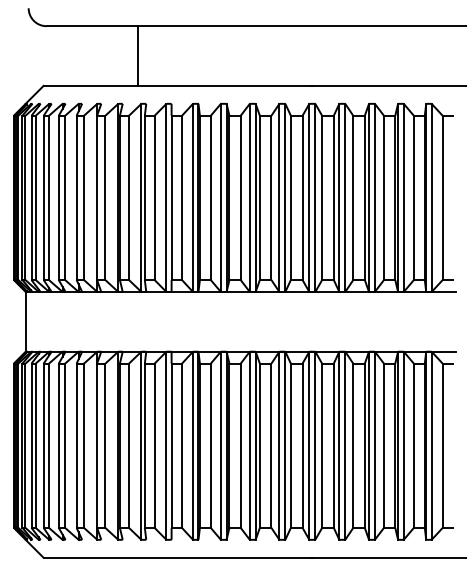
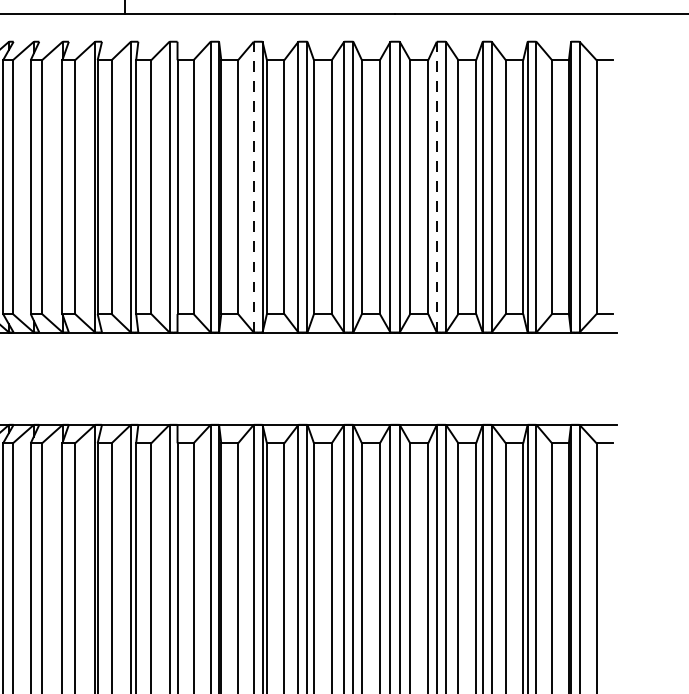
line: (220, 197) -> (253, 186), solid -> dashed
line: (339, 197) -> (437, 186), solid -> dashed

